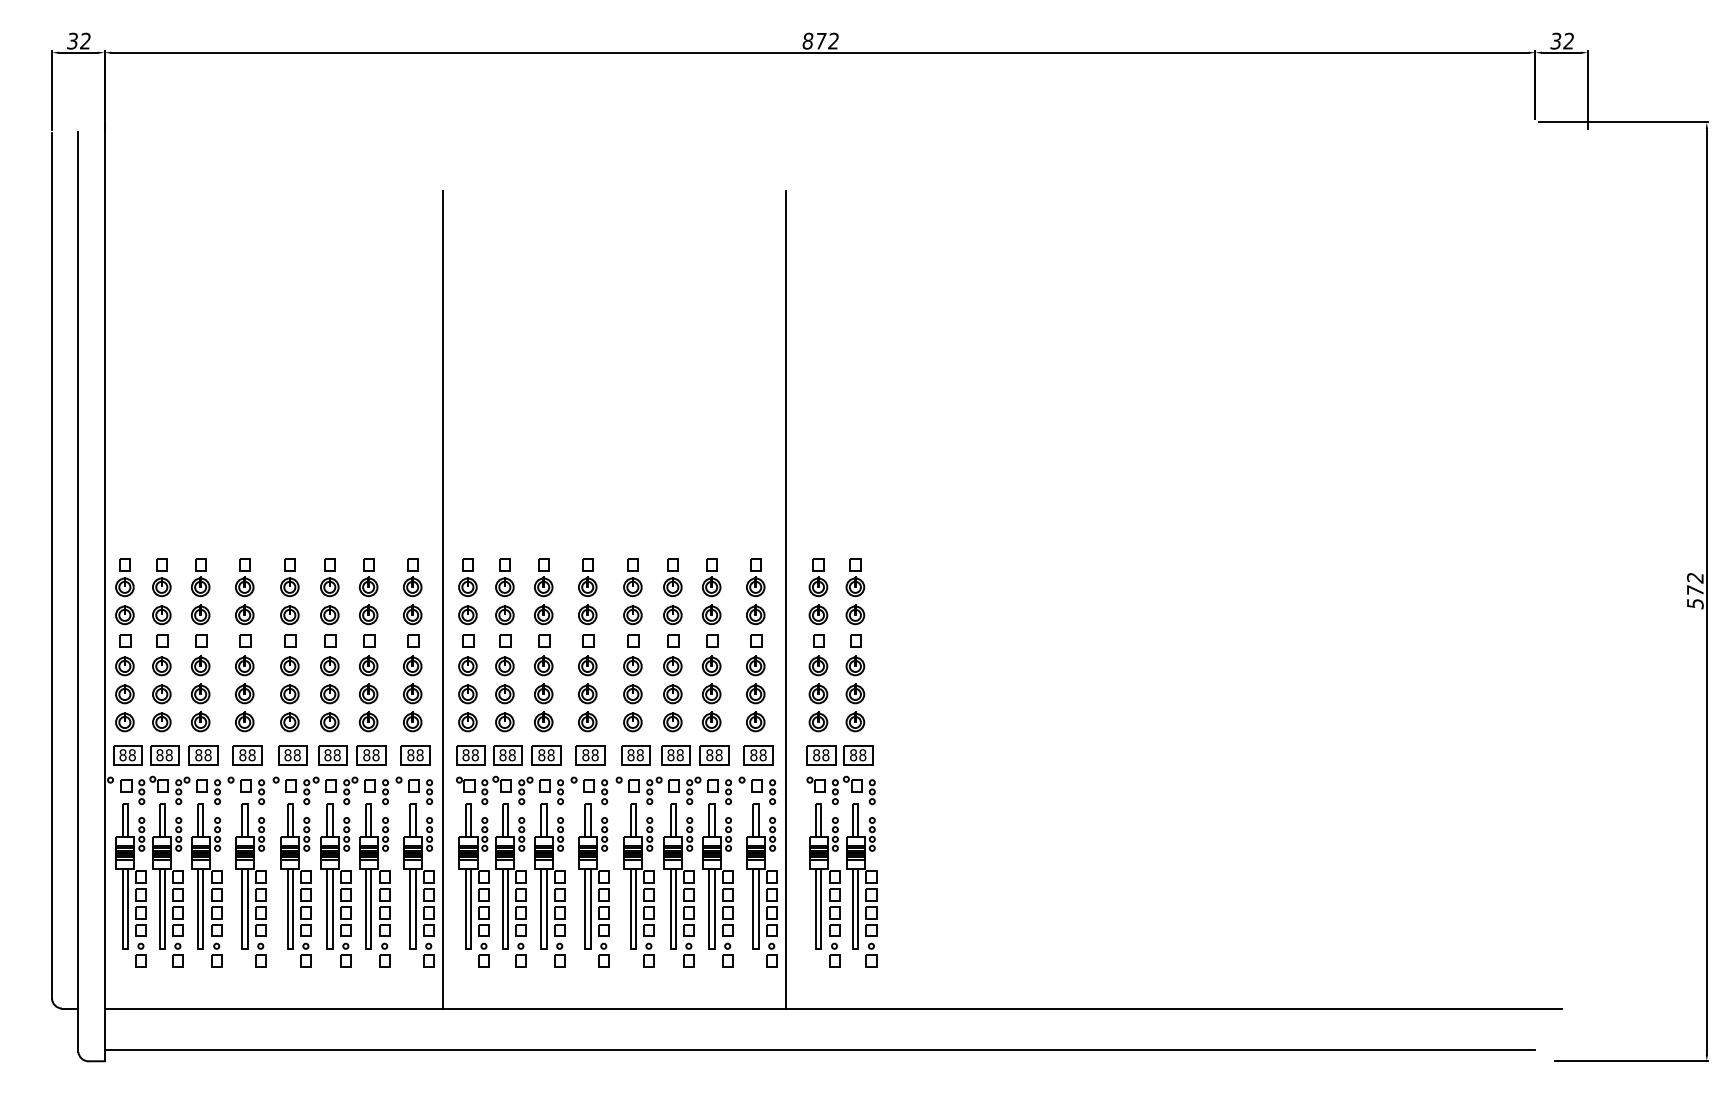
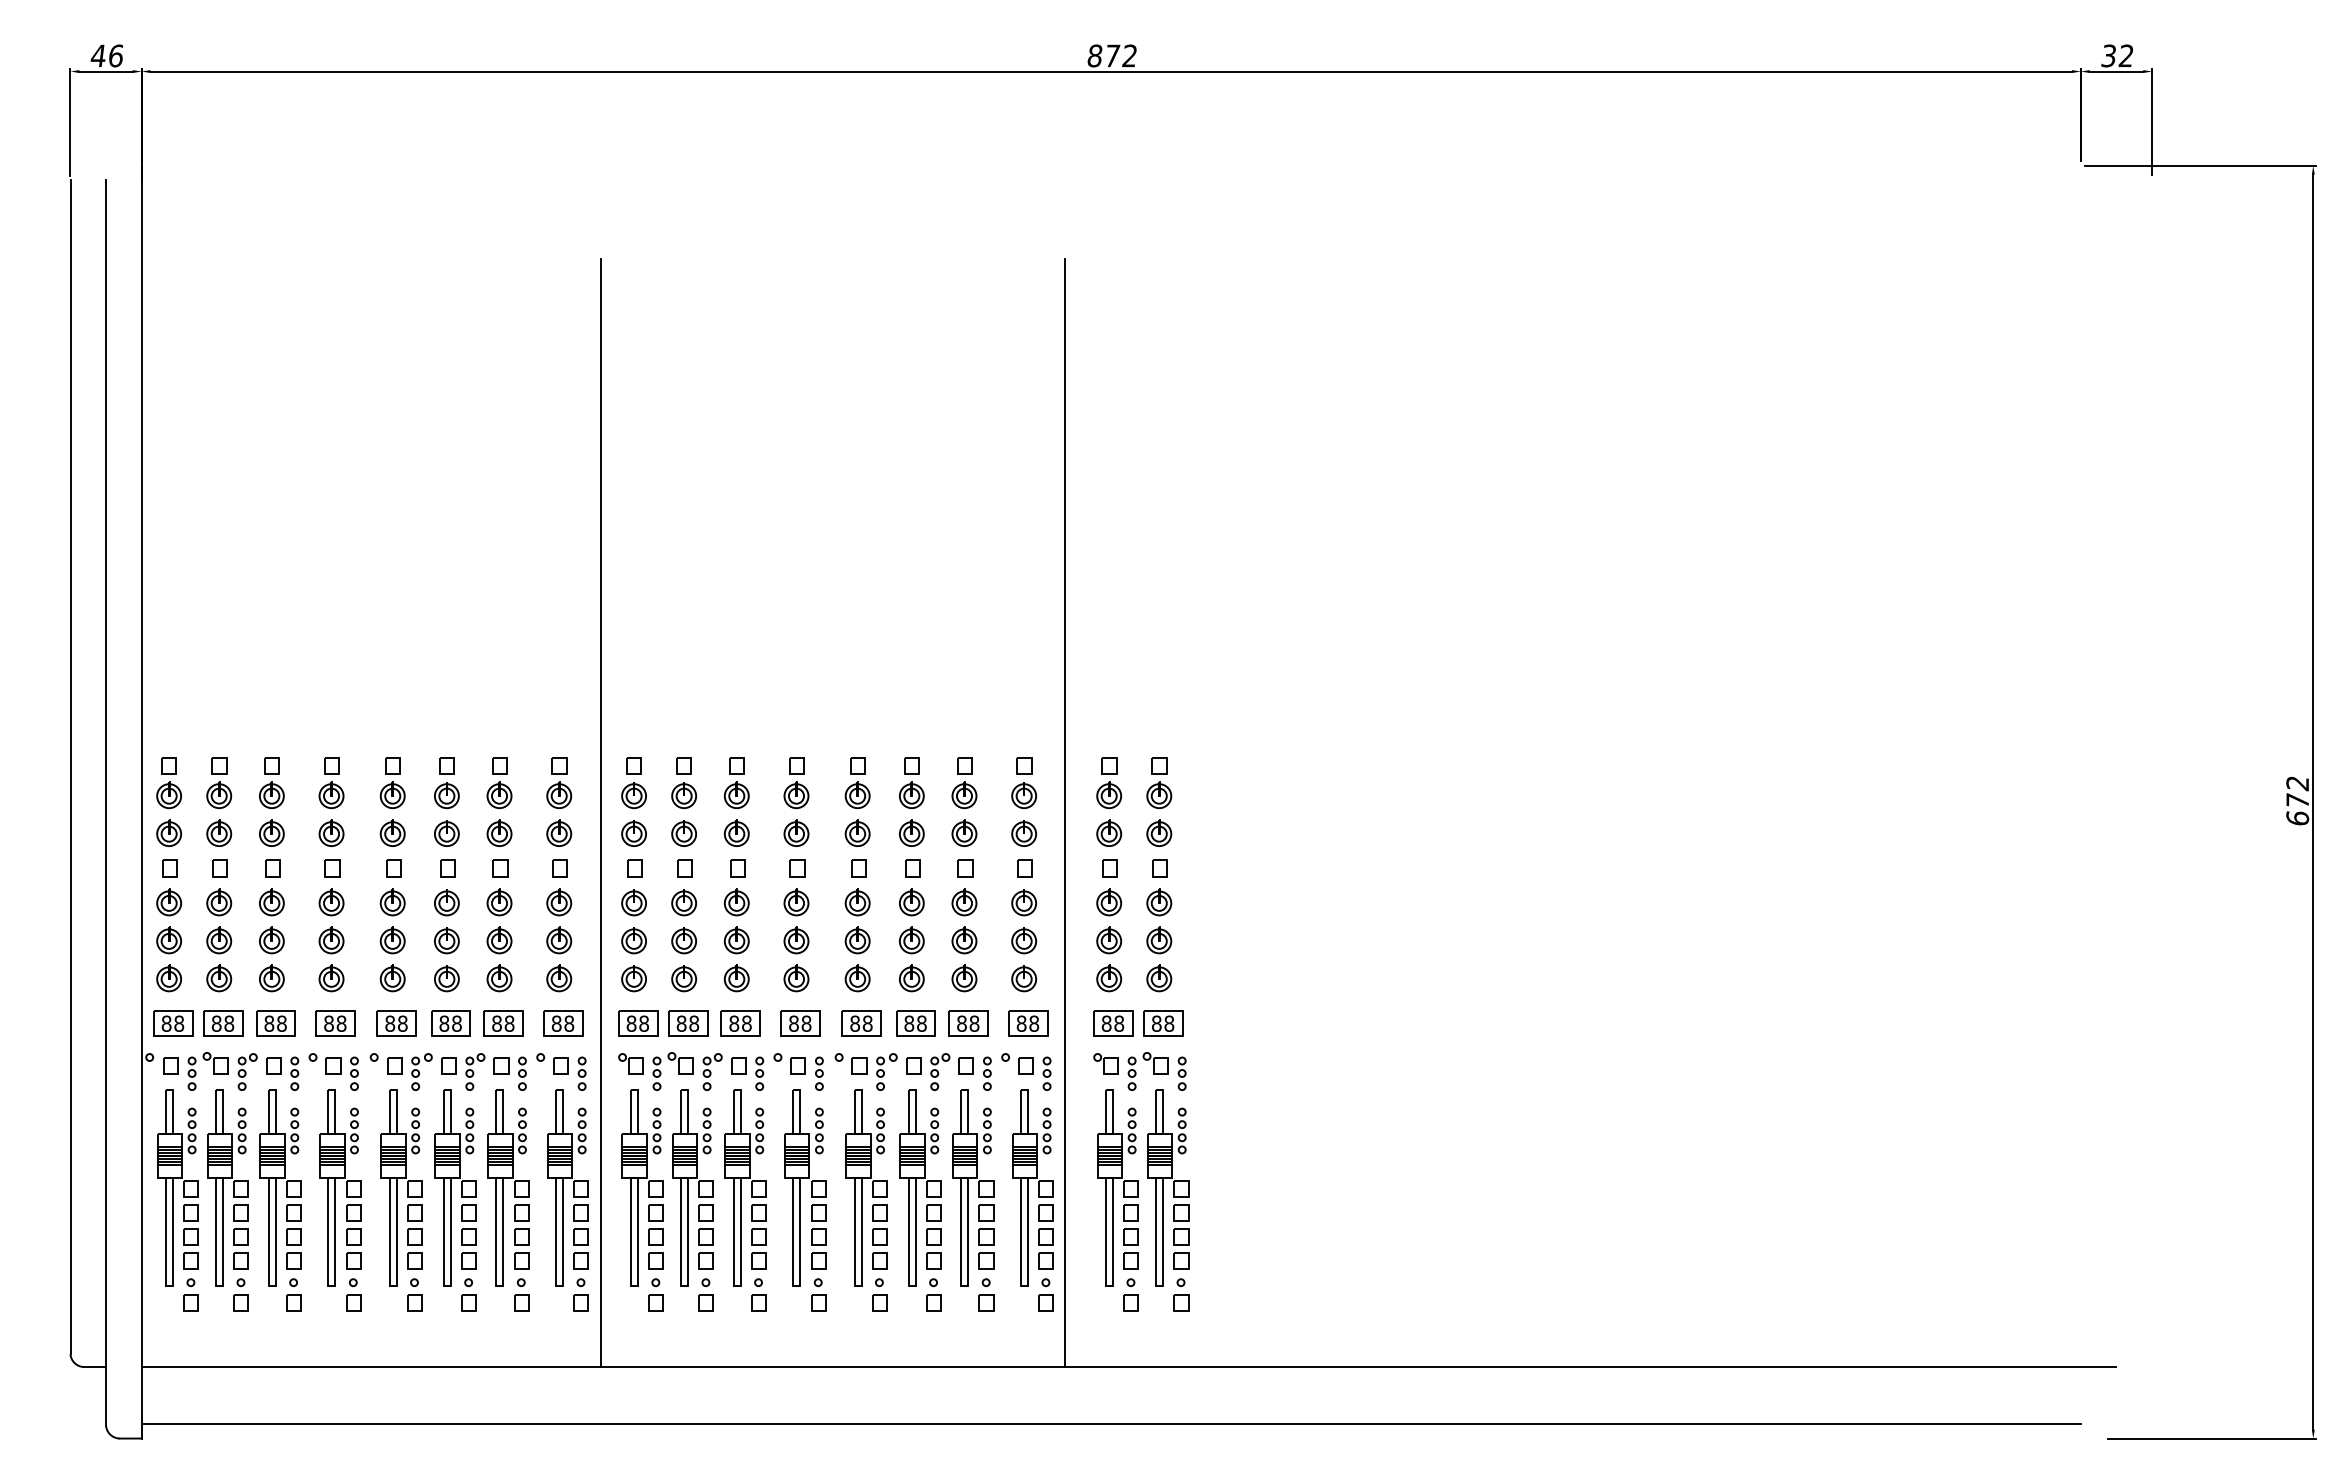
text: (78, 40) -> (106, 55), 32 -> 46
text: (1695, 603) -> (2297, 818), 572 -> 672

